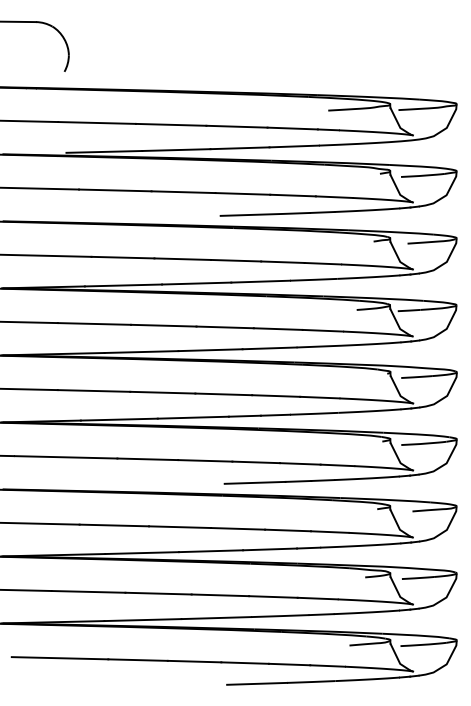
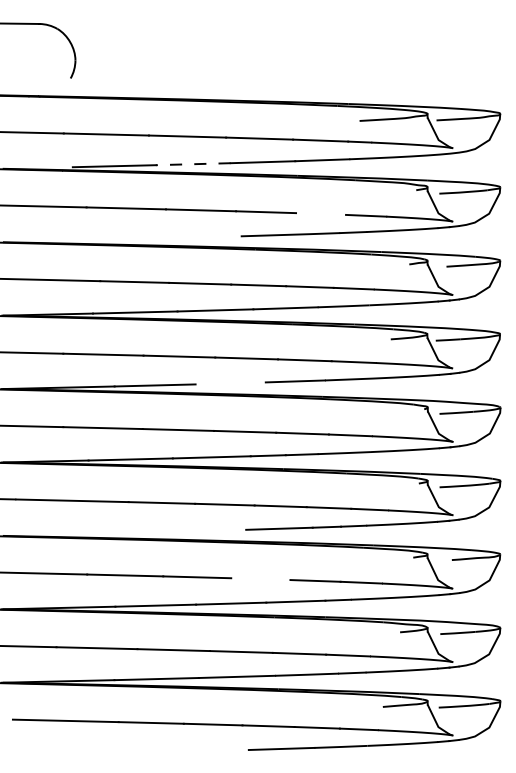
line: (175, 150) -> (192, 164), solid -> dashed
line: (292, 195) -> (320, 213), removed
line: (210, 350) -> (230, 383), removed
line: (238, 528) -> (261, 578), removed

